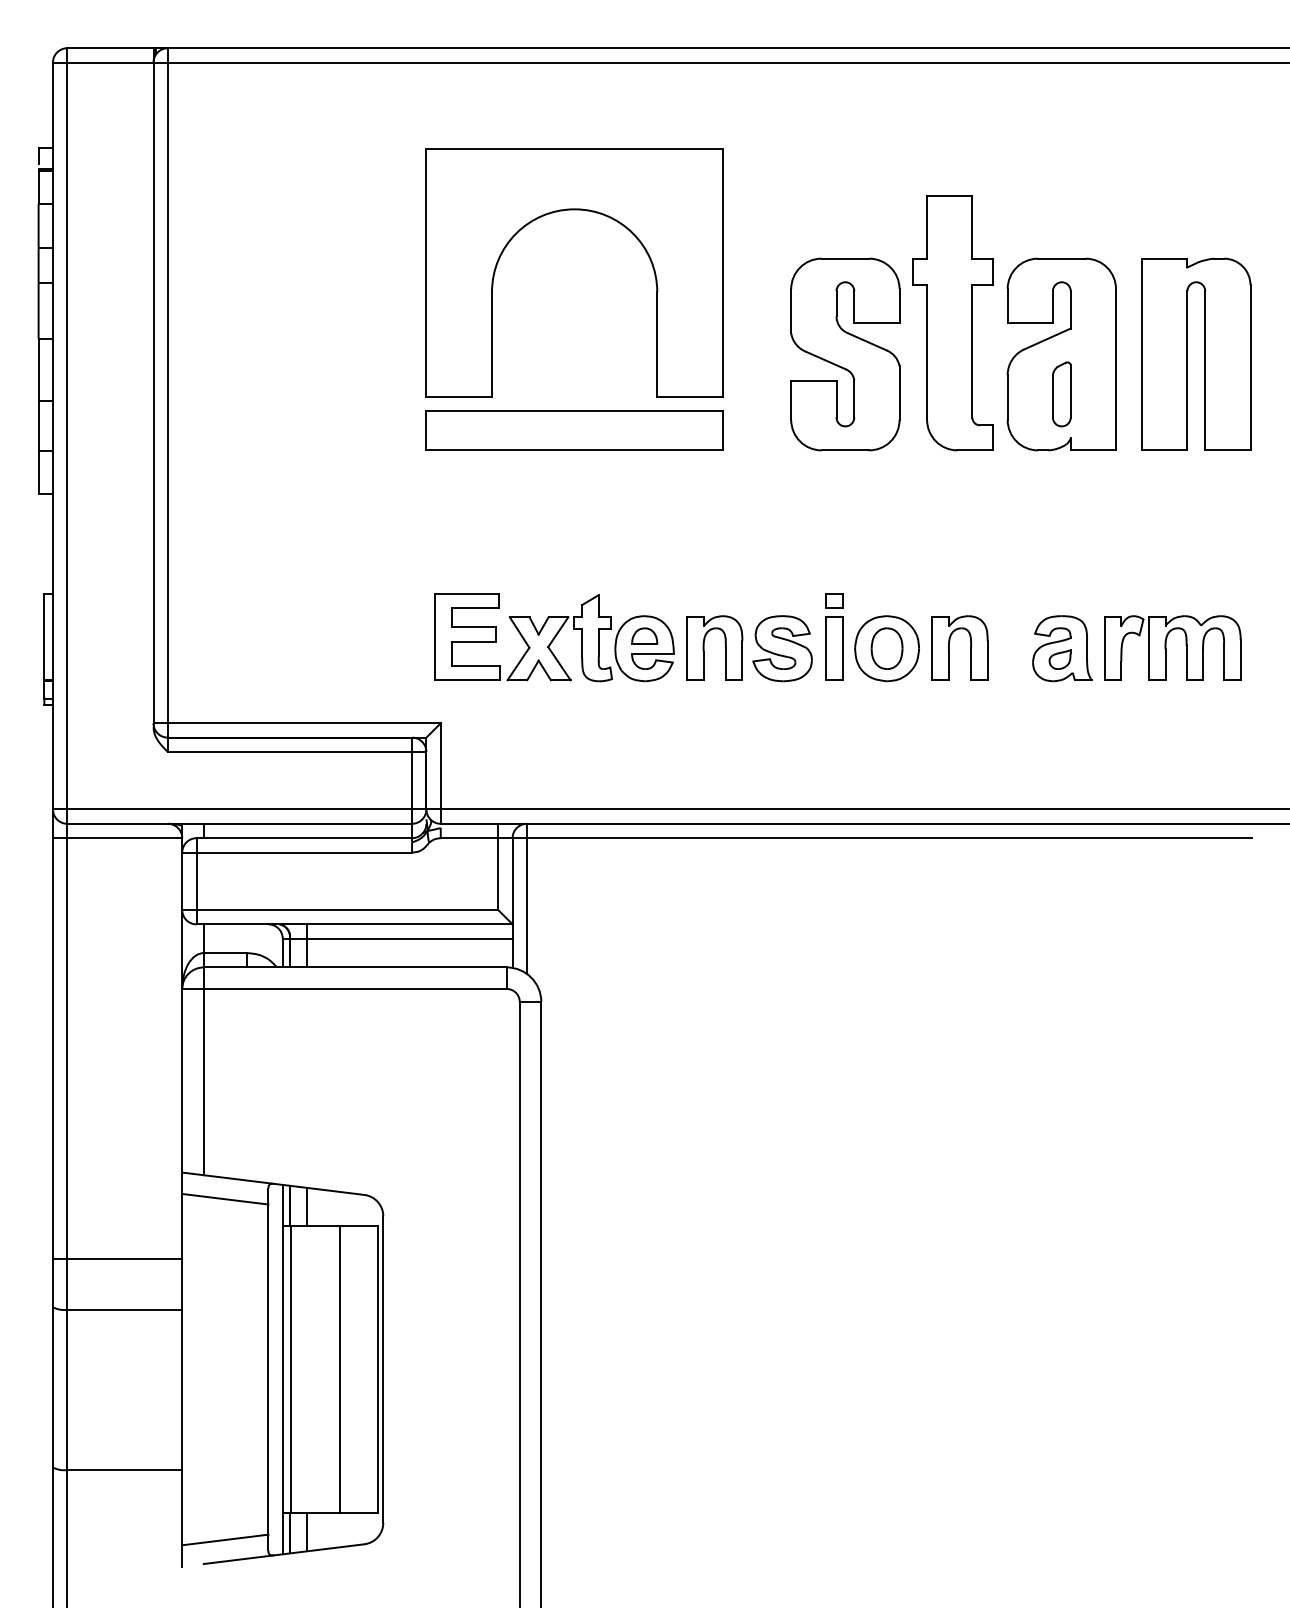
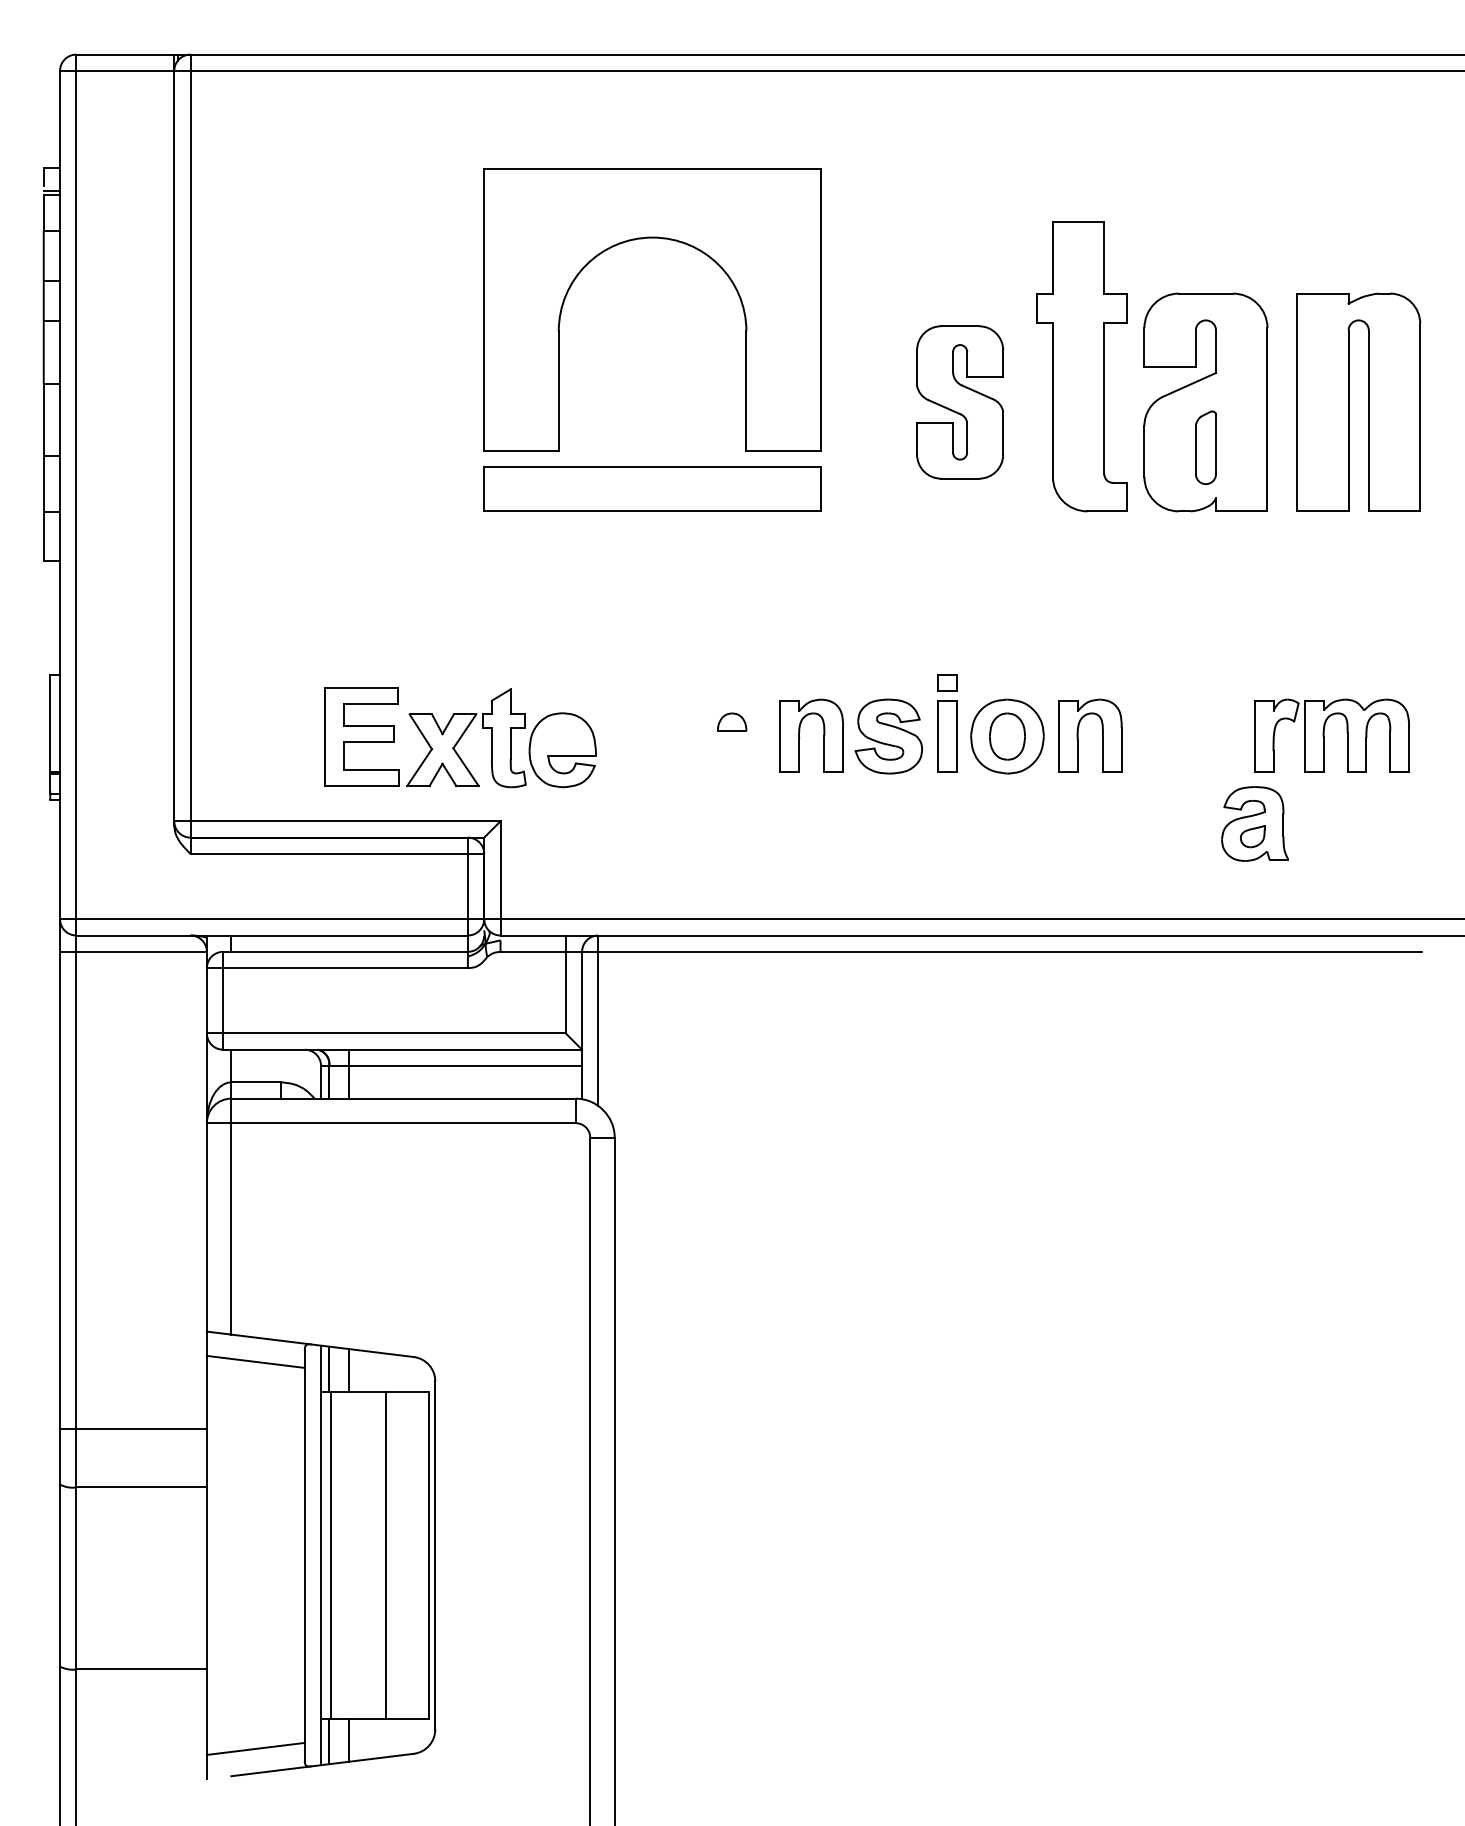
part: (845, 354) -> (960, 402), size x0.7
part: (554, 637) -> (460, 737), moved
part: (1062, 648) -> (1255, 823), moved

